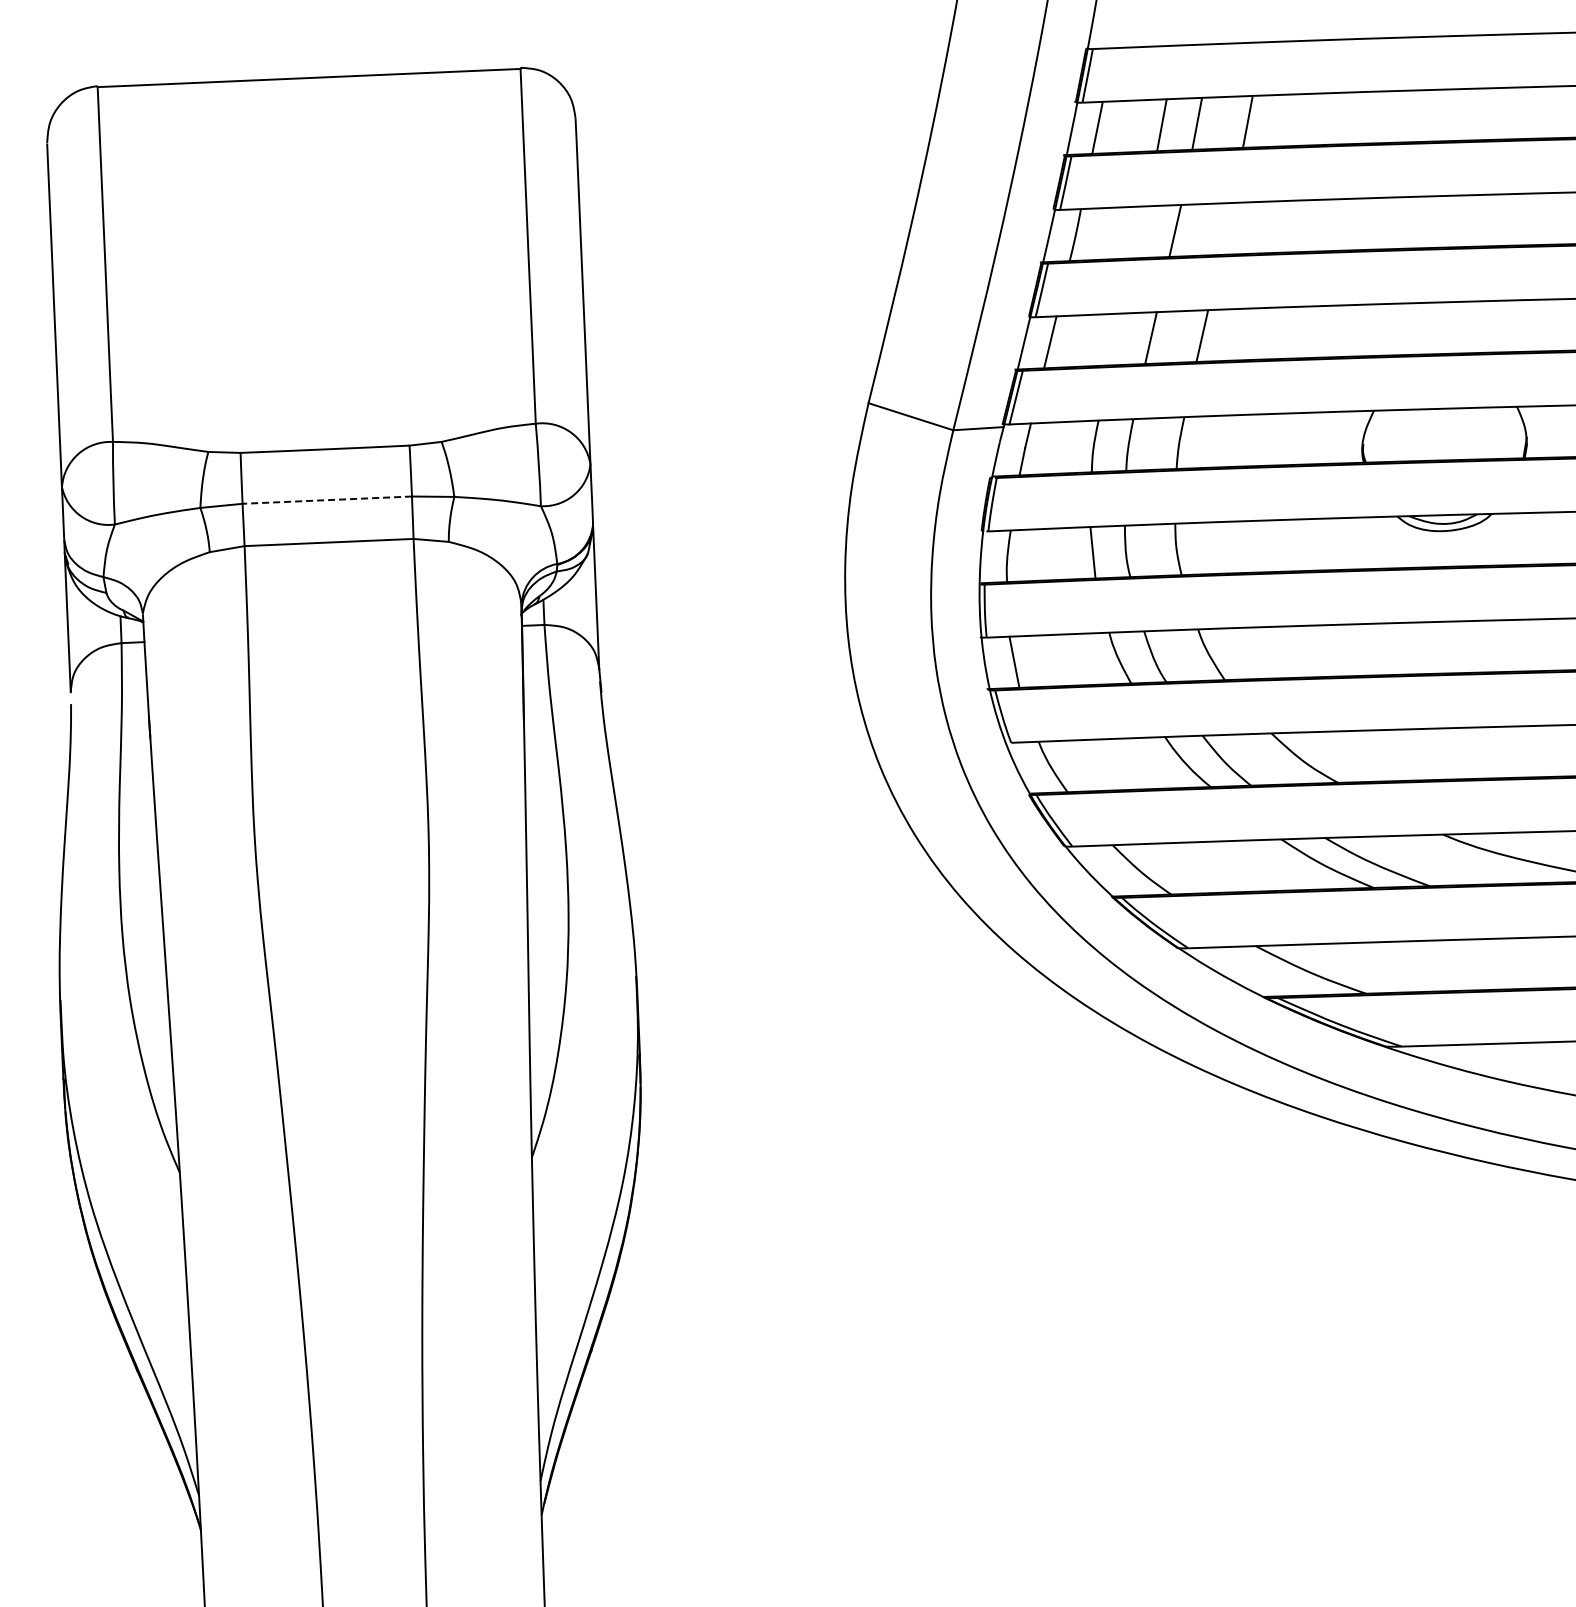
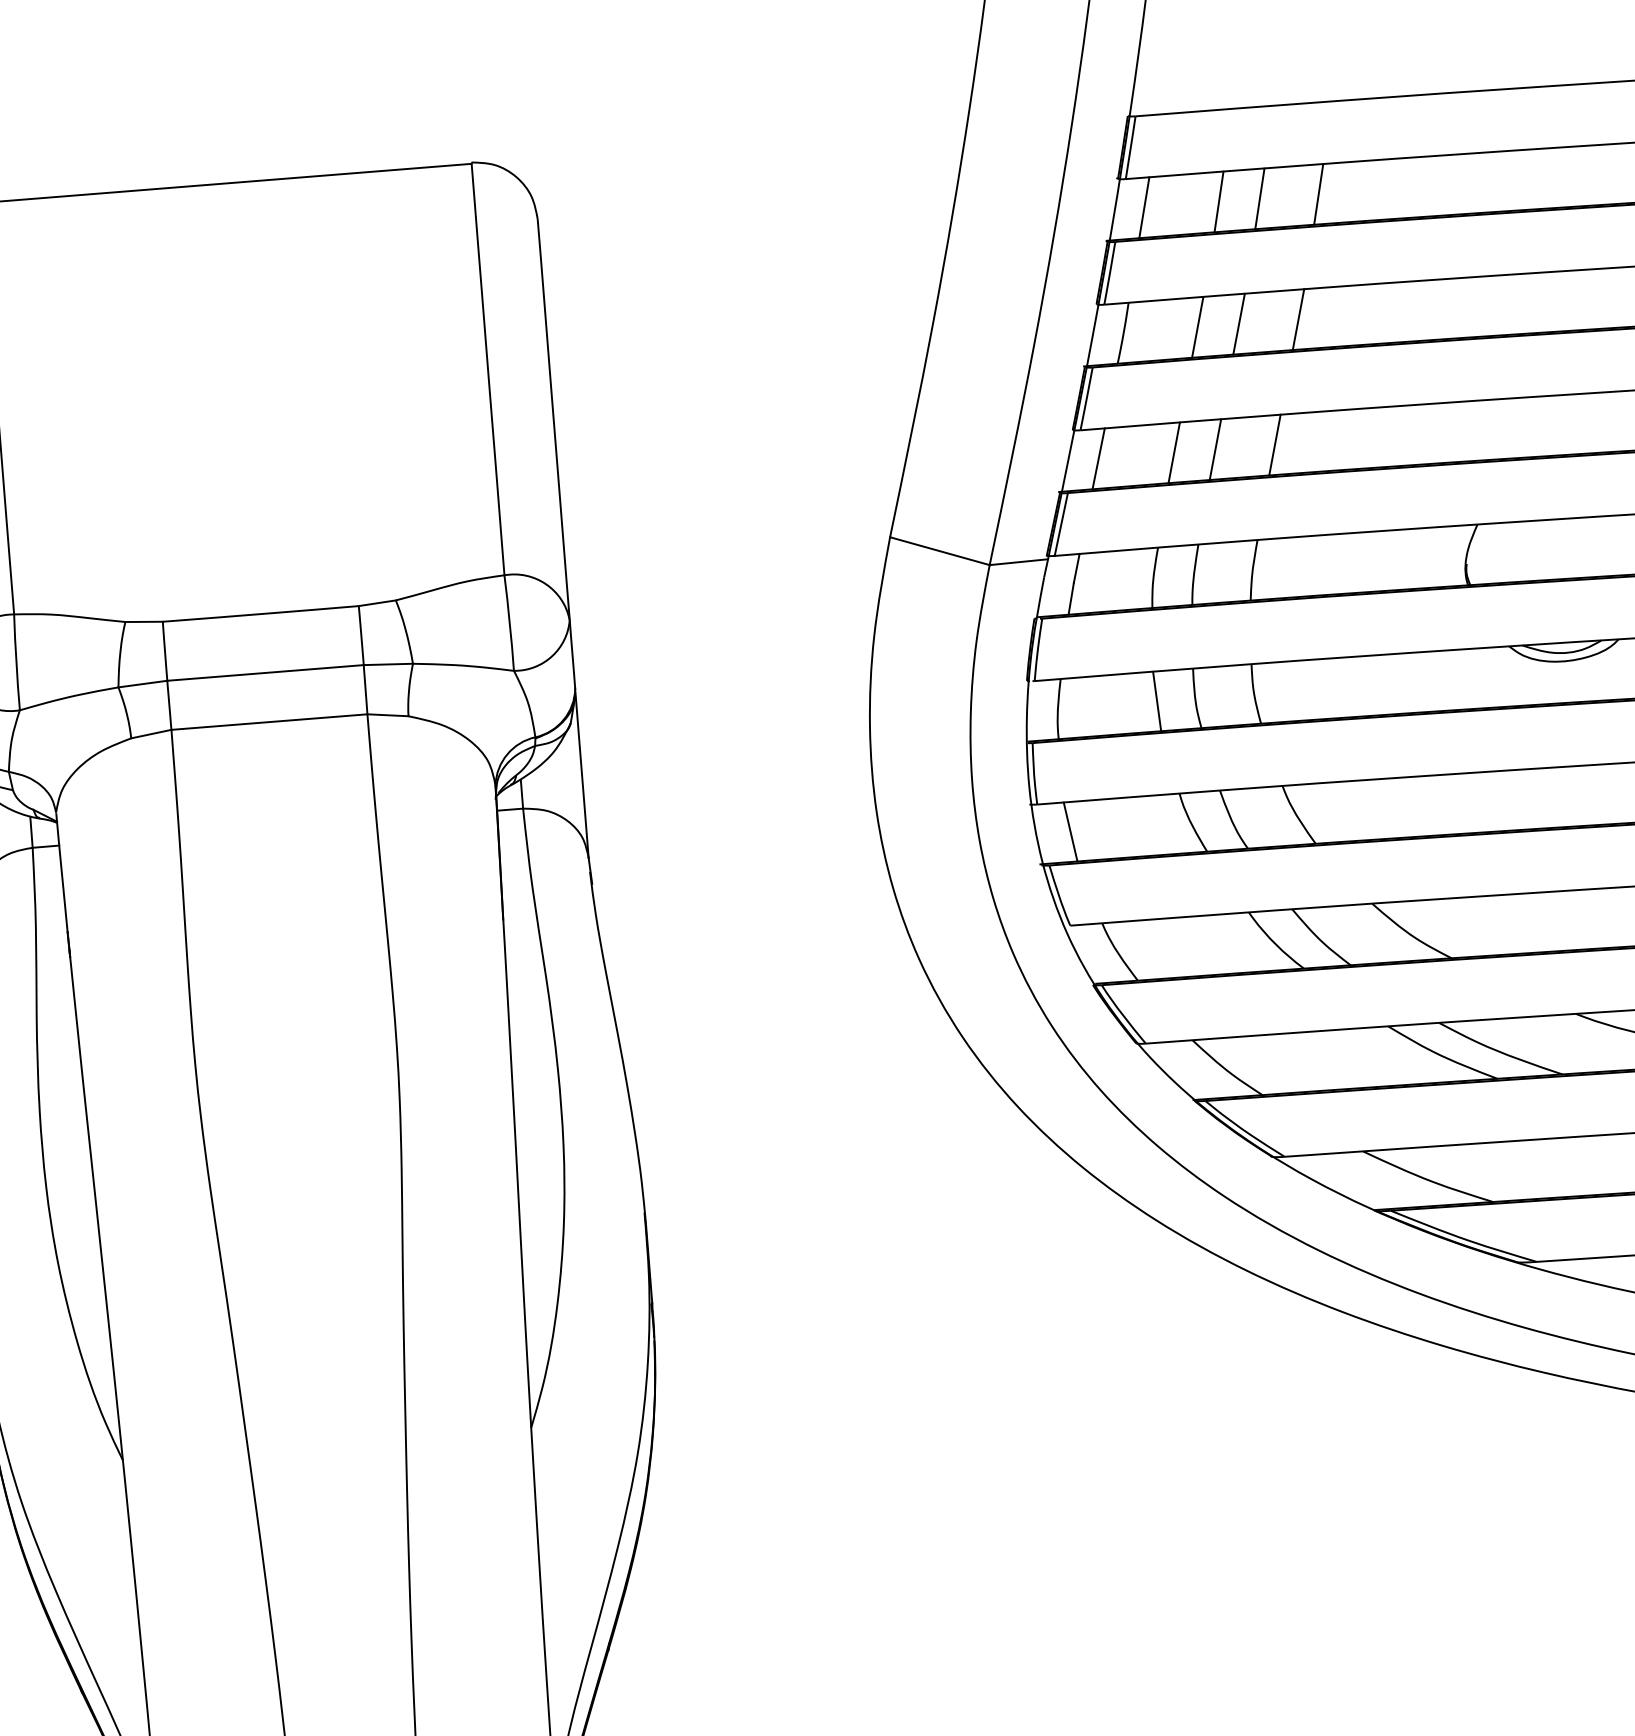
line: (1226, 228) -> (1298, 319), added
line: (1139, 232) -> (1197, 327), added
line: (1115, 339) -> (1174, 452), added
line: (327, 500) -> (265, 673), dashed -> solid

